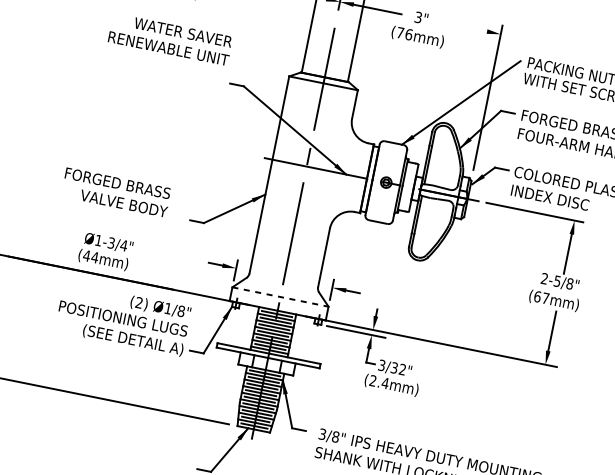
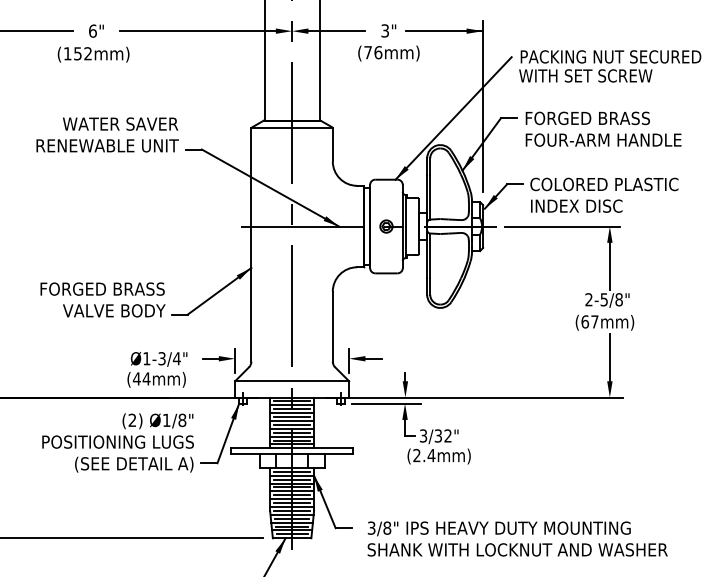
line: (468, 28) -> (444, 31), added
text: (170, 39) -> (107, 134), moved
text: (115, 192) -> (102, 299), moved
text: (105, 251) -> (157, 369), moved
line: (280, 297) -> (292, 381), dashed -> solid

